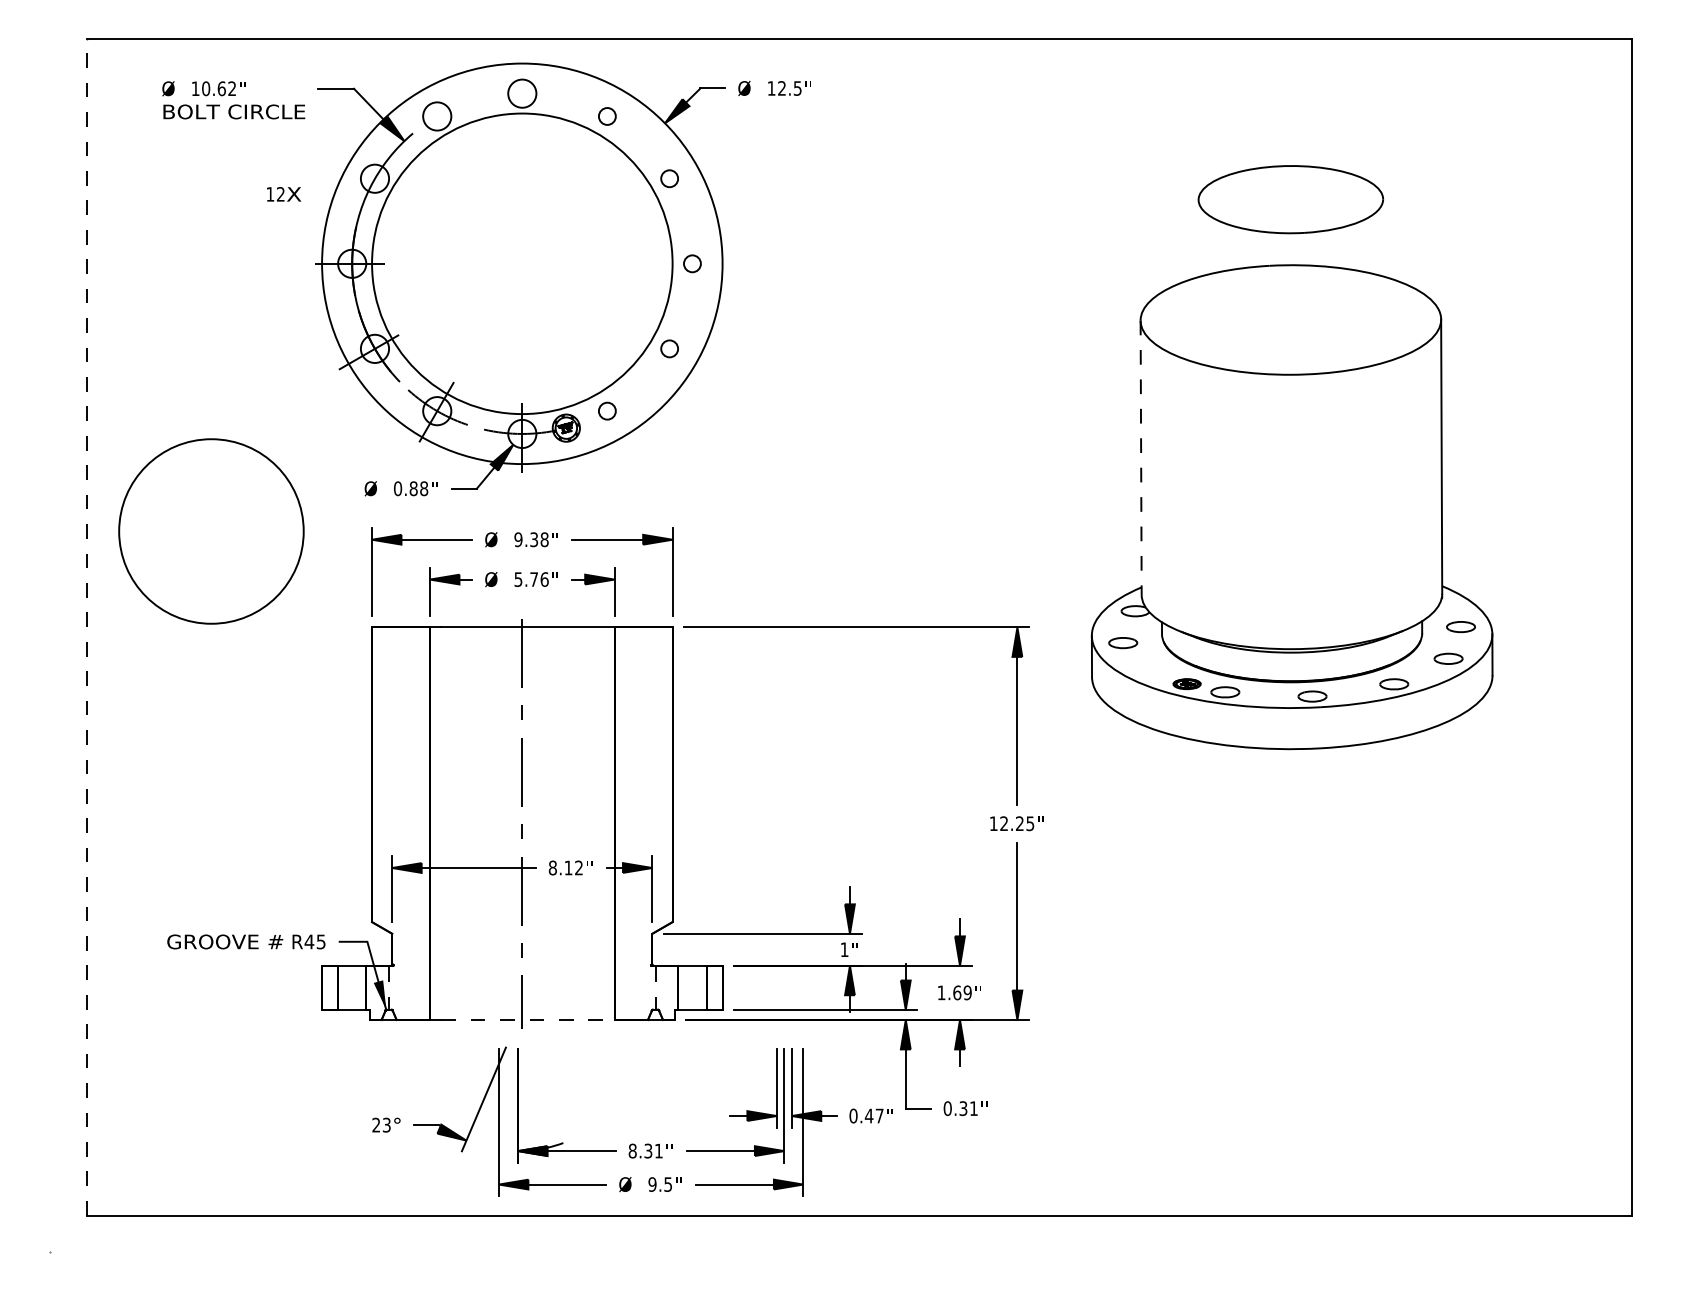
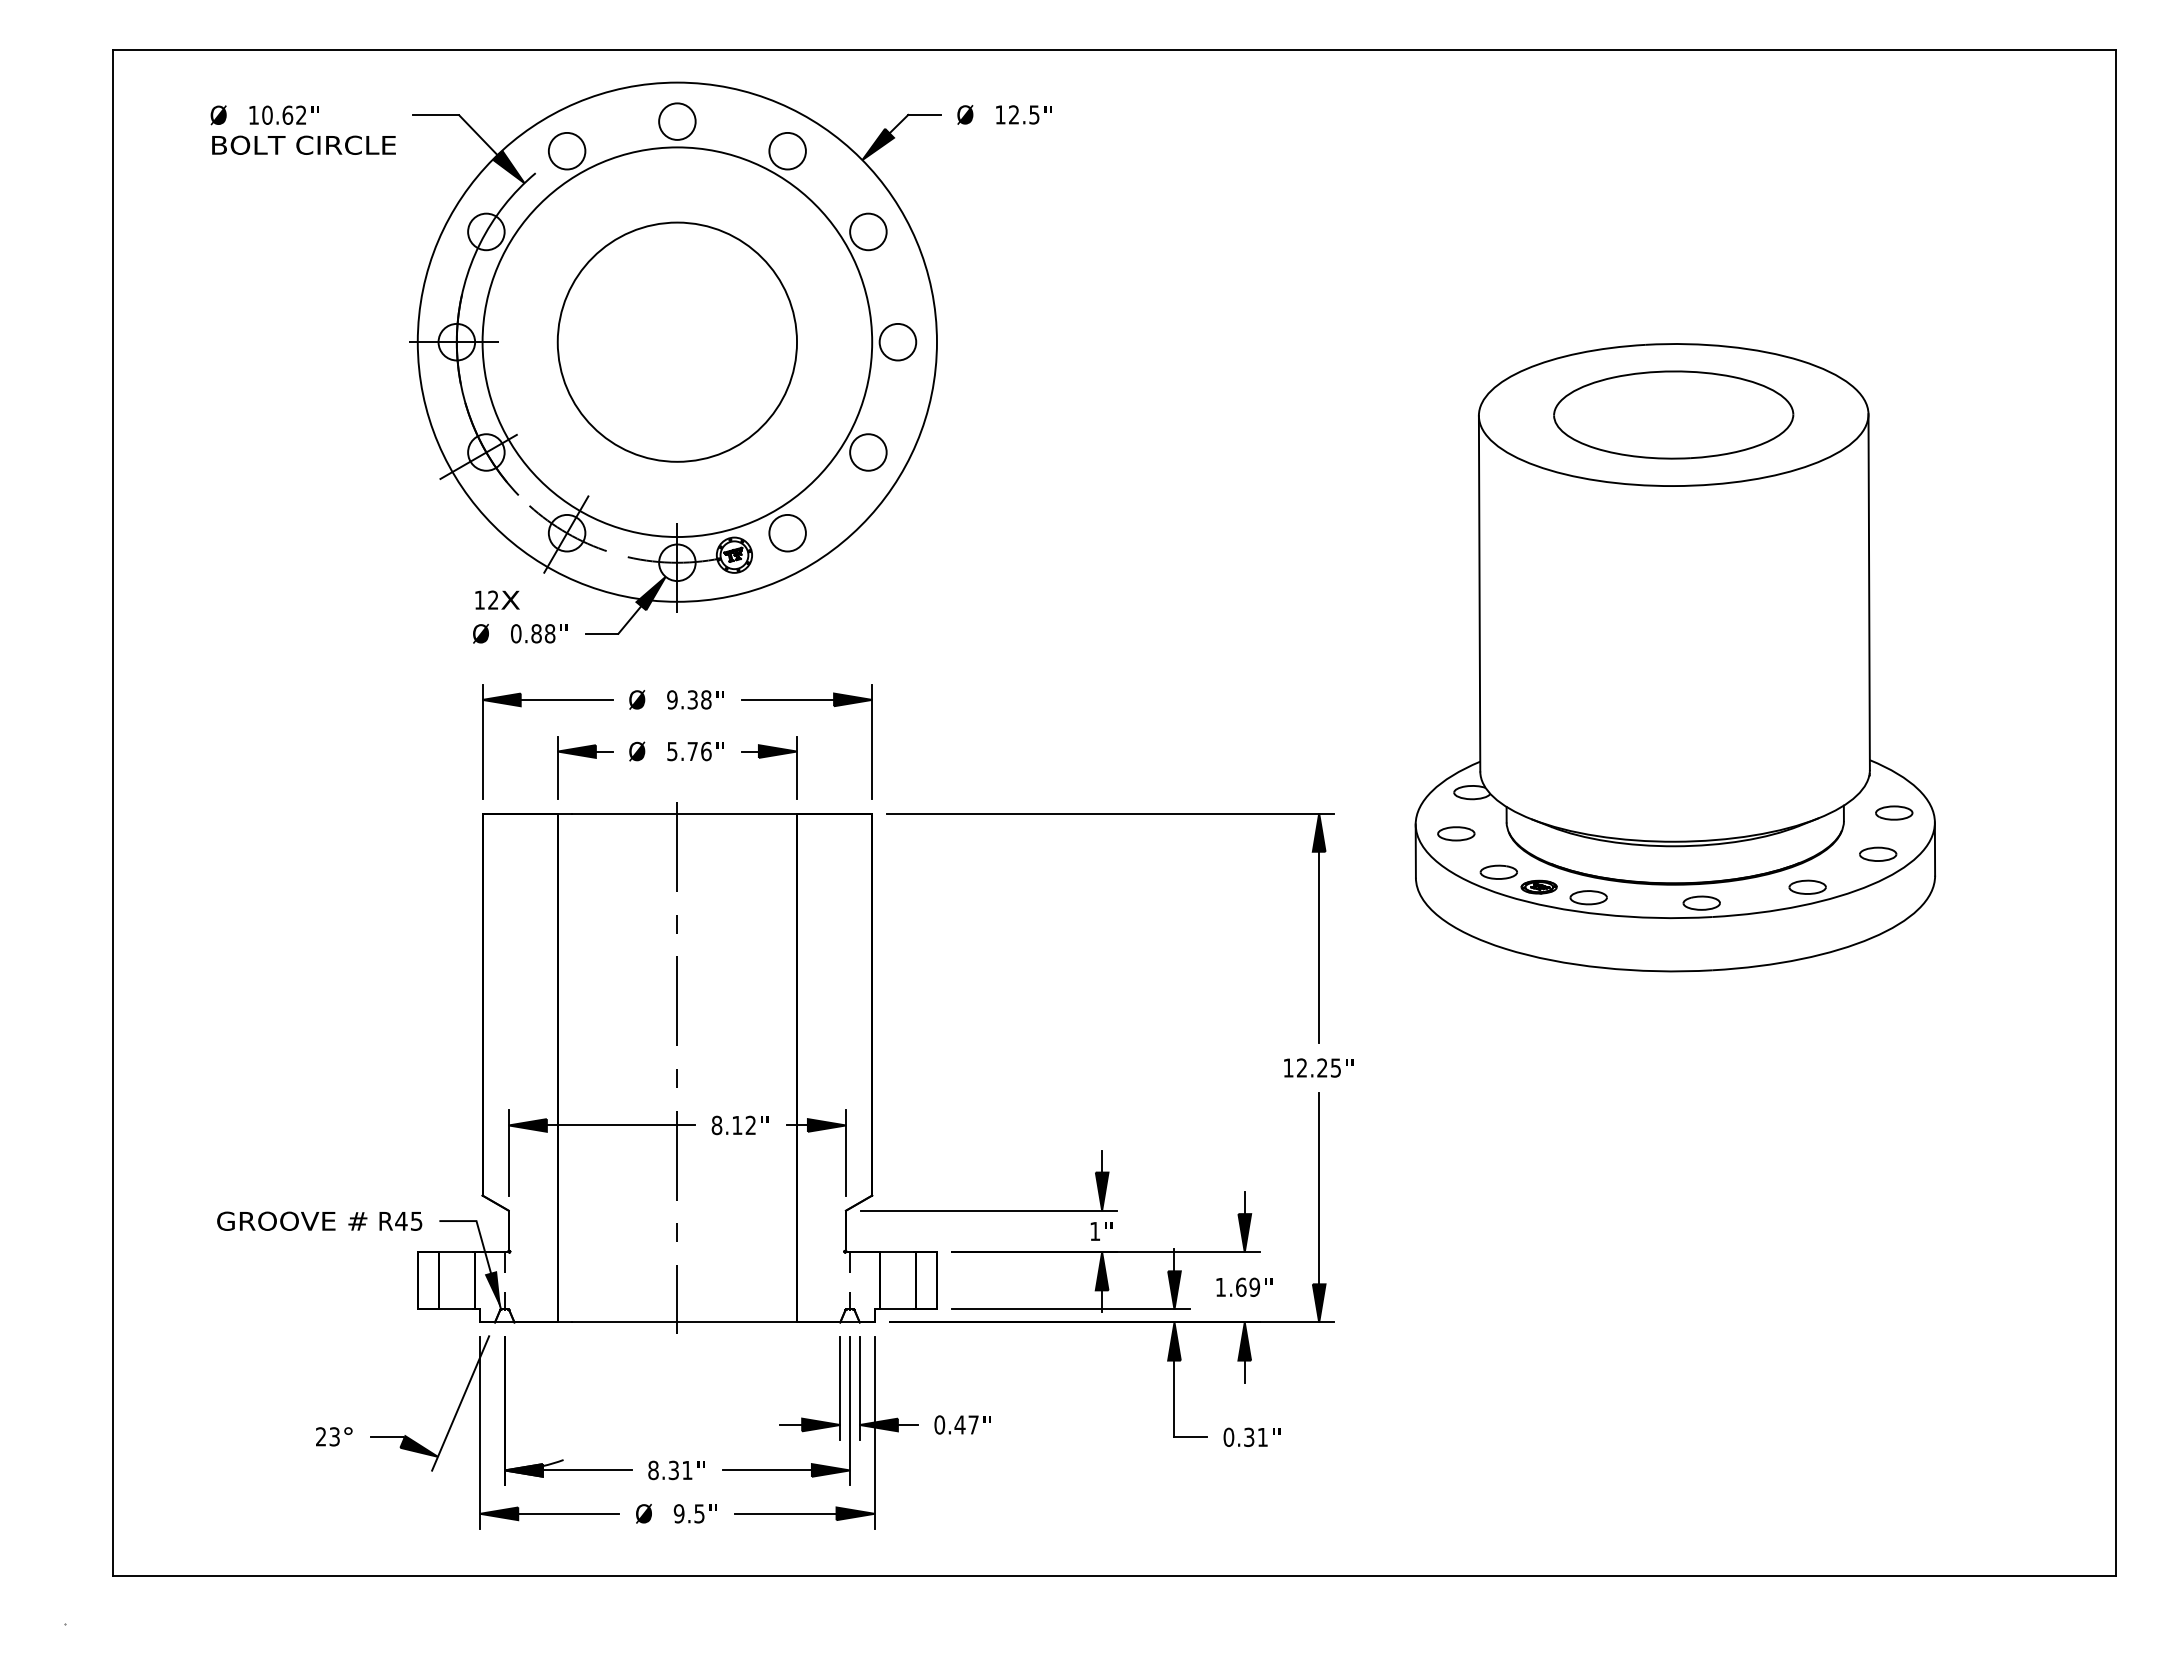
circle: (607, 115) -> (787, 150), size x1.67
circle: (669, 178) -> (868, 231), size x1.67
text: (284, 193) -> (497, 599), moved
part: (1290, 199) -> (1673, 414), moved
circle: (692, 263) -> (897, 341), size x1.67
circle: (669, 348) -> (868, 452), size x1.67
circle: (607, 410) -> (787, 532), size x1.67
line: (1141, 457) -> (1479, 593), dashed -> solid
circle: (210, 530) -> (676, 341), moved
line: (87, 627) -> (113, 813), dashed -> solid
part: (1155, 672) -> (1498, 871), added
line: (528, 1020) -> (685, 1322), dashed -> solid
part: (632, 1143) -> (653, 1460), moved

